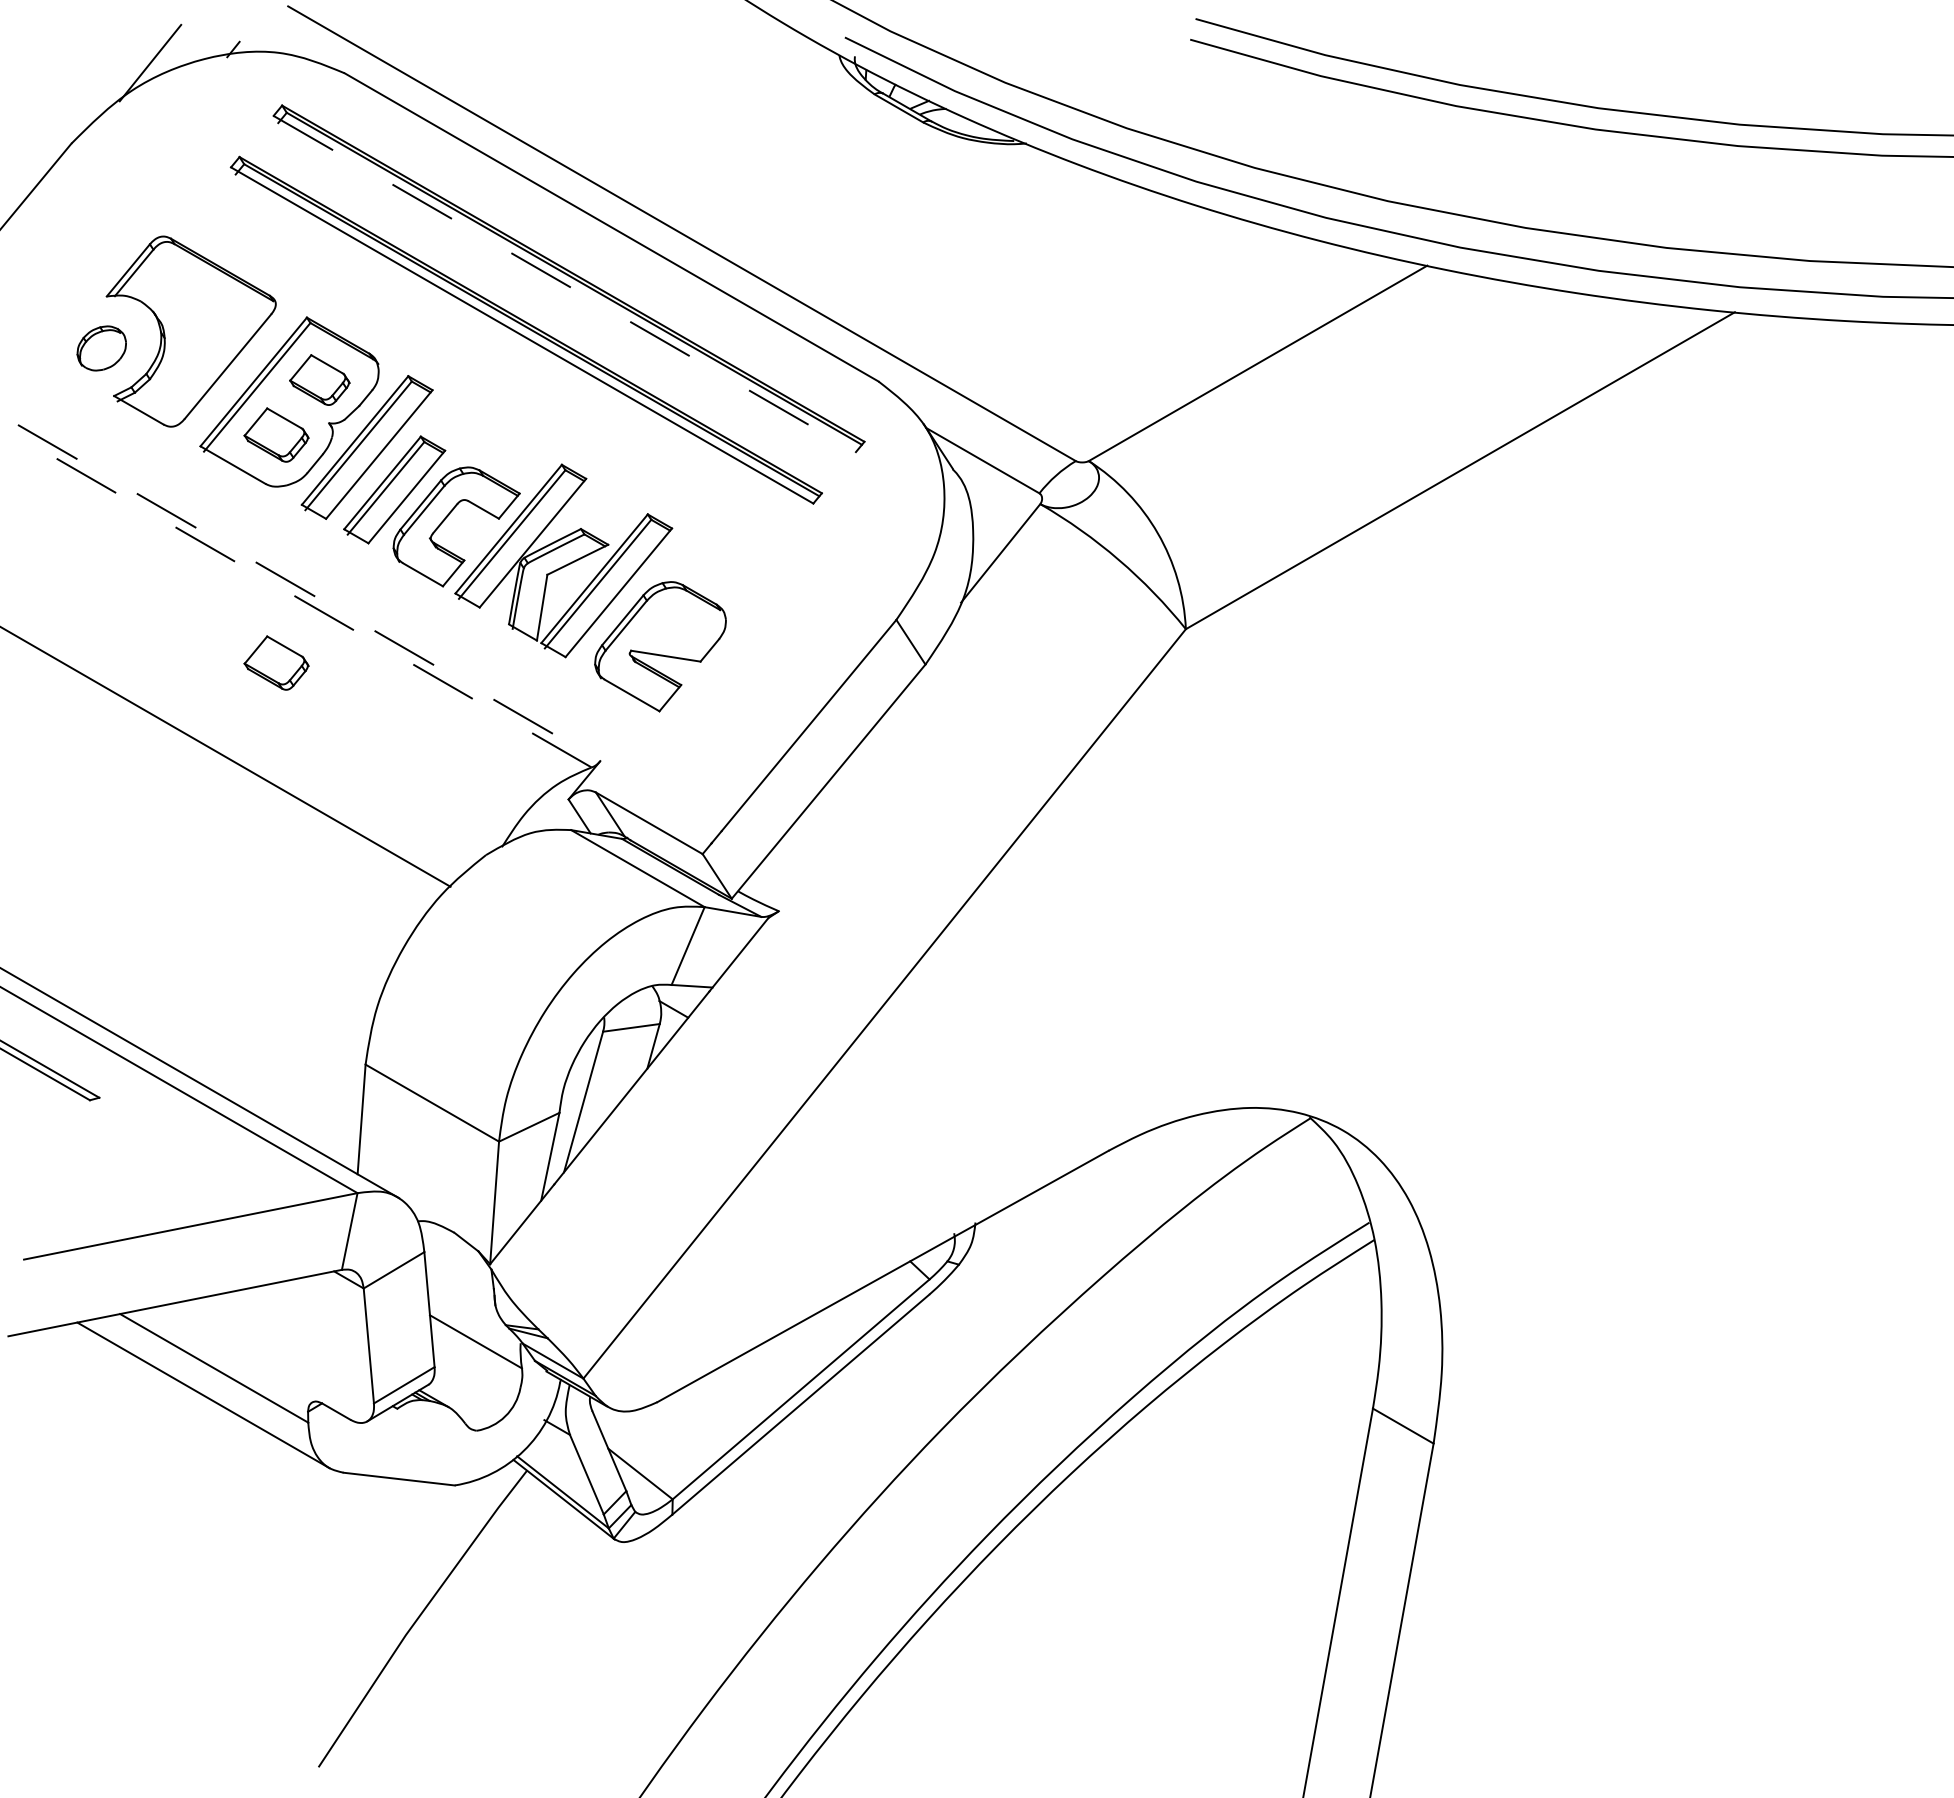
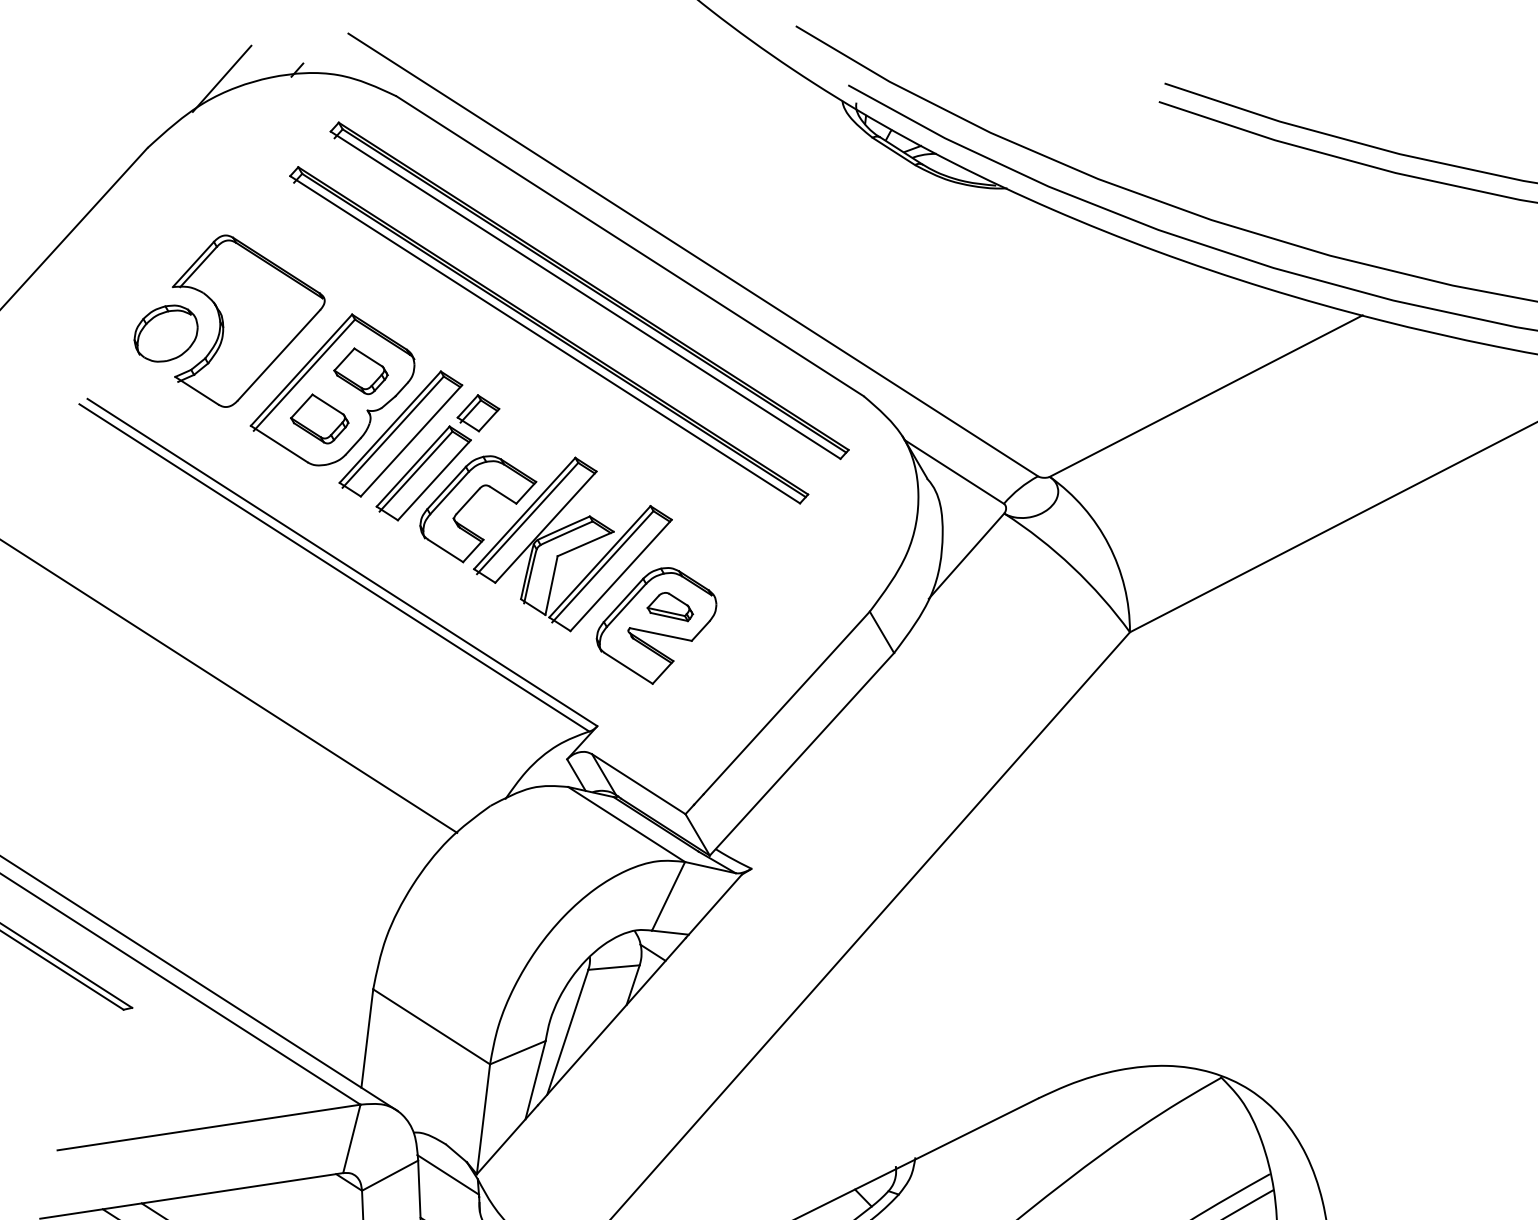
line: (565, 284) -> (586, 295), dashed -> solid
part: (101, 348) -> (165, 333), size x1.43
part: (452, 420) -> (478, 413), added
line: (309, 593) -> (342, 562), dashed -> solid
line: (300, 599) -> (334, 567), dashed -> solid
part: (674, 624) -> (669, 606), added
part: (276, 662) -> (310, 623), removed
line: (458, 1266) -> (448, 1174), added

